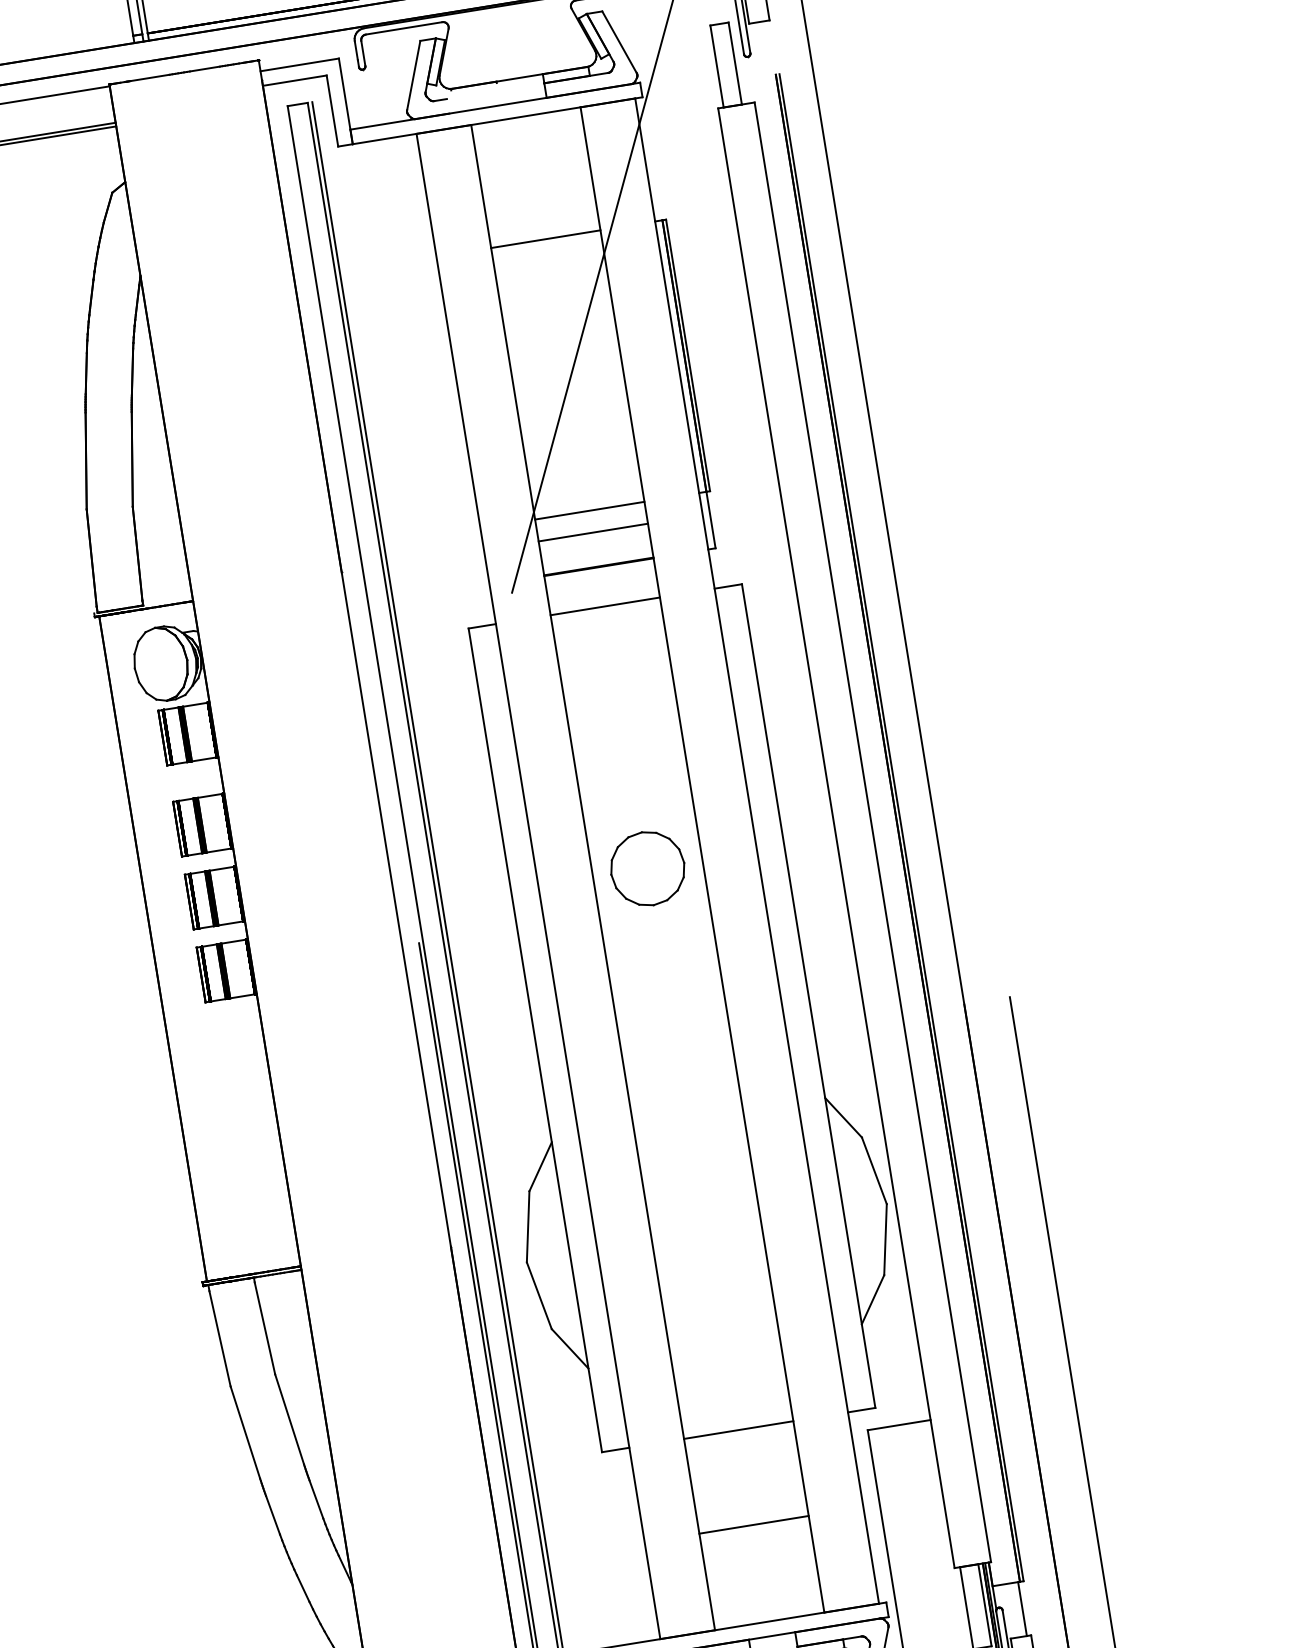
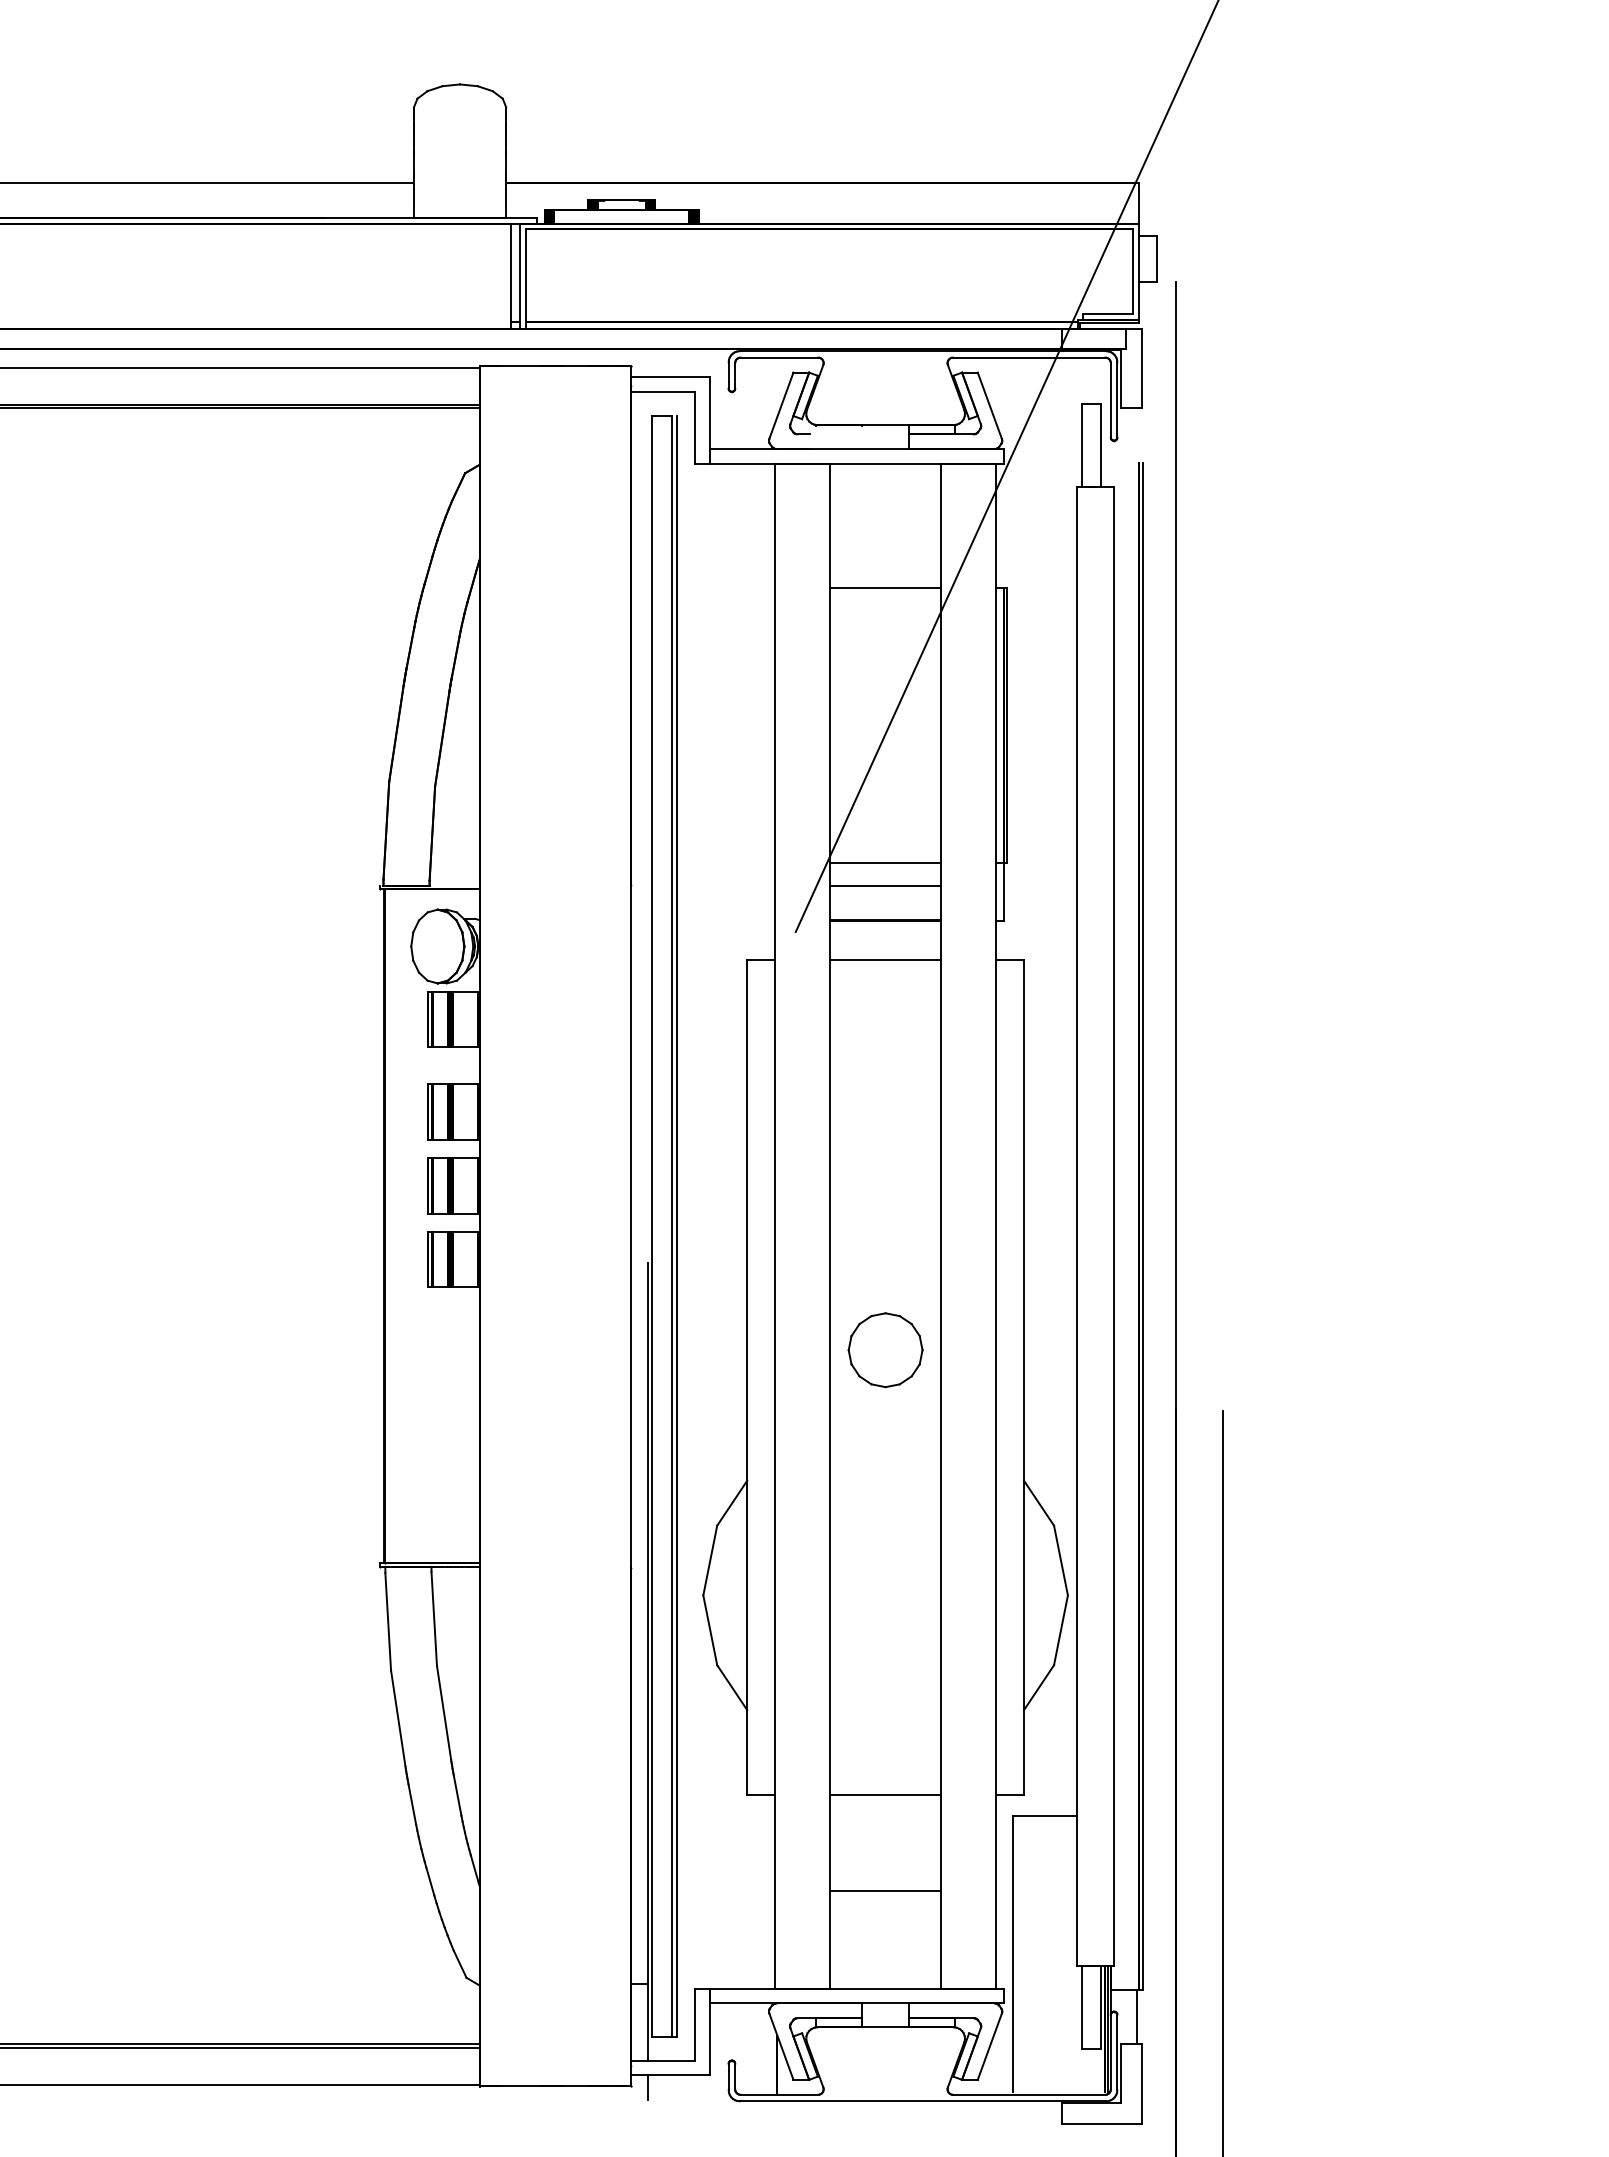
part: (647, 869) -> (885, 1350), moved

